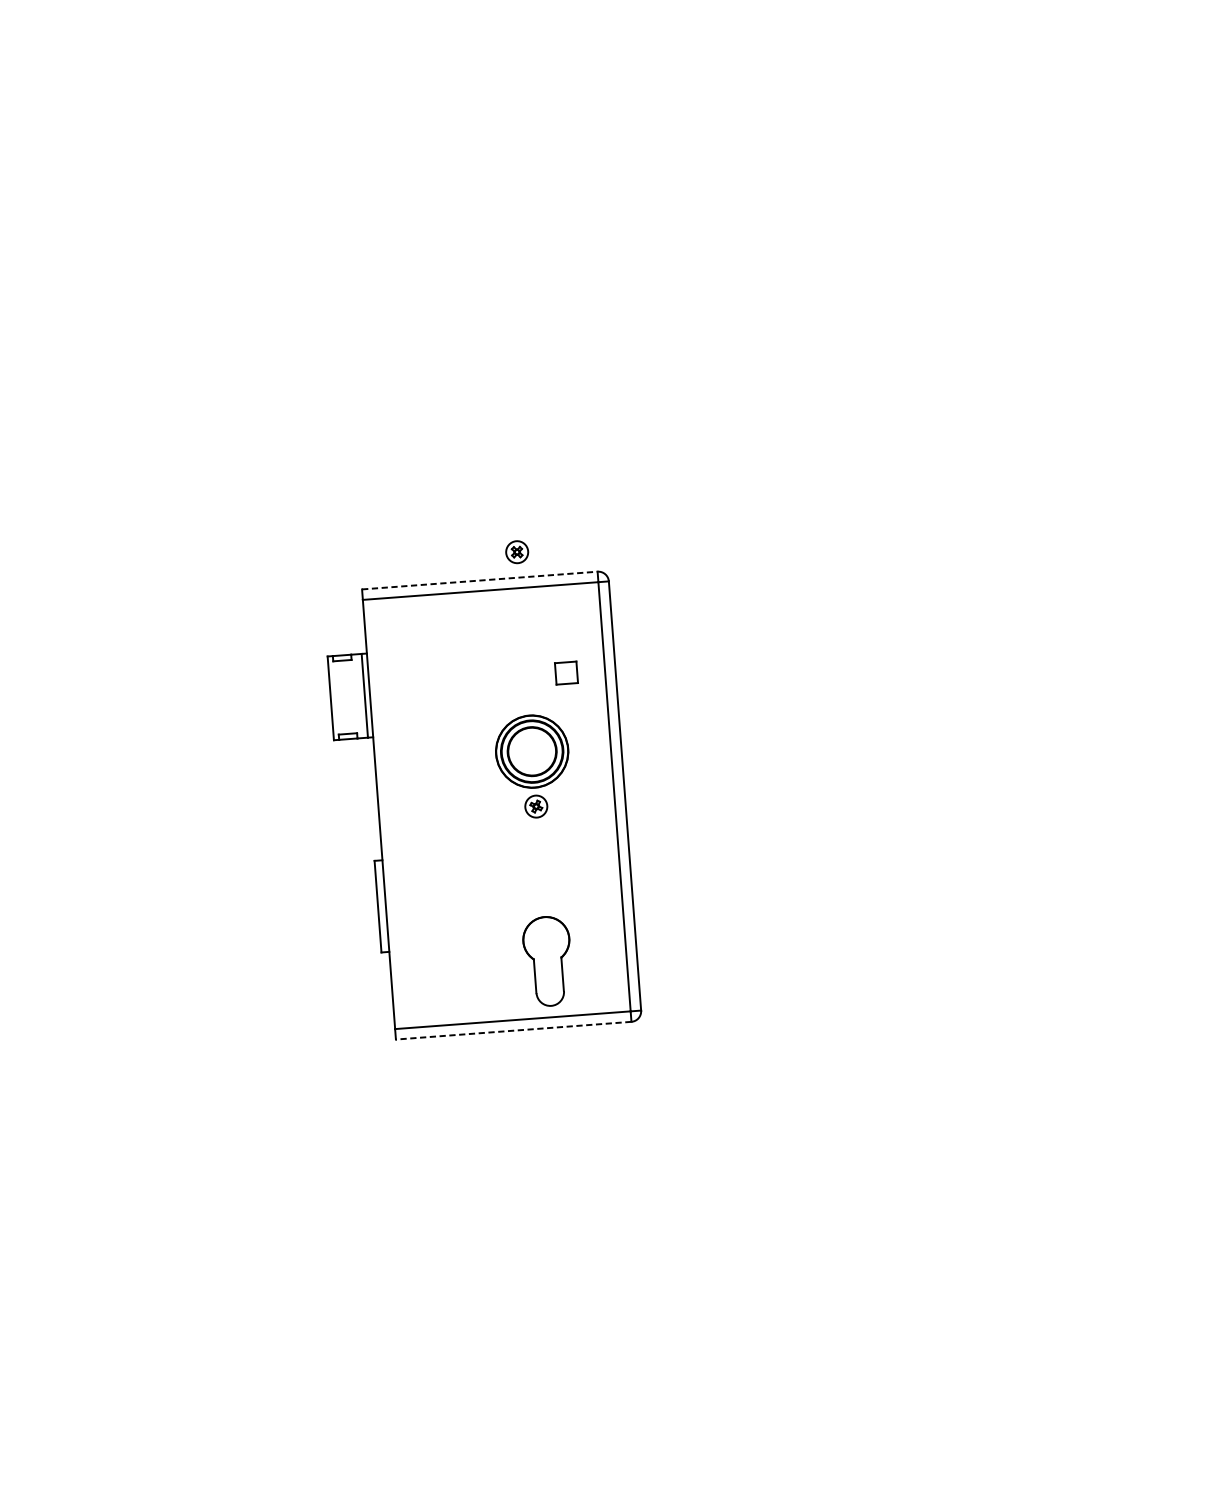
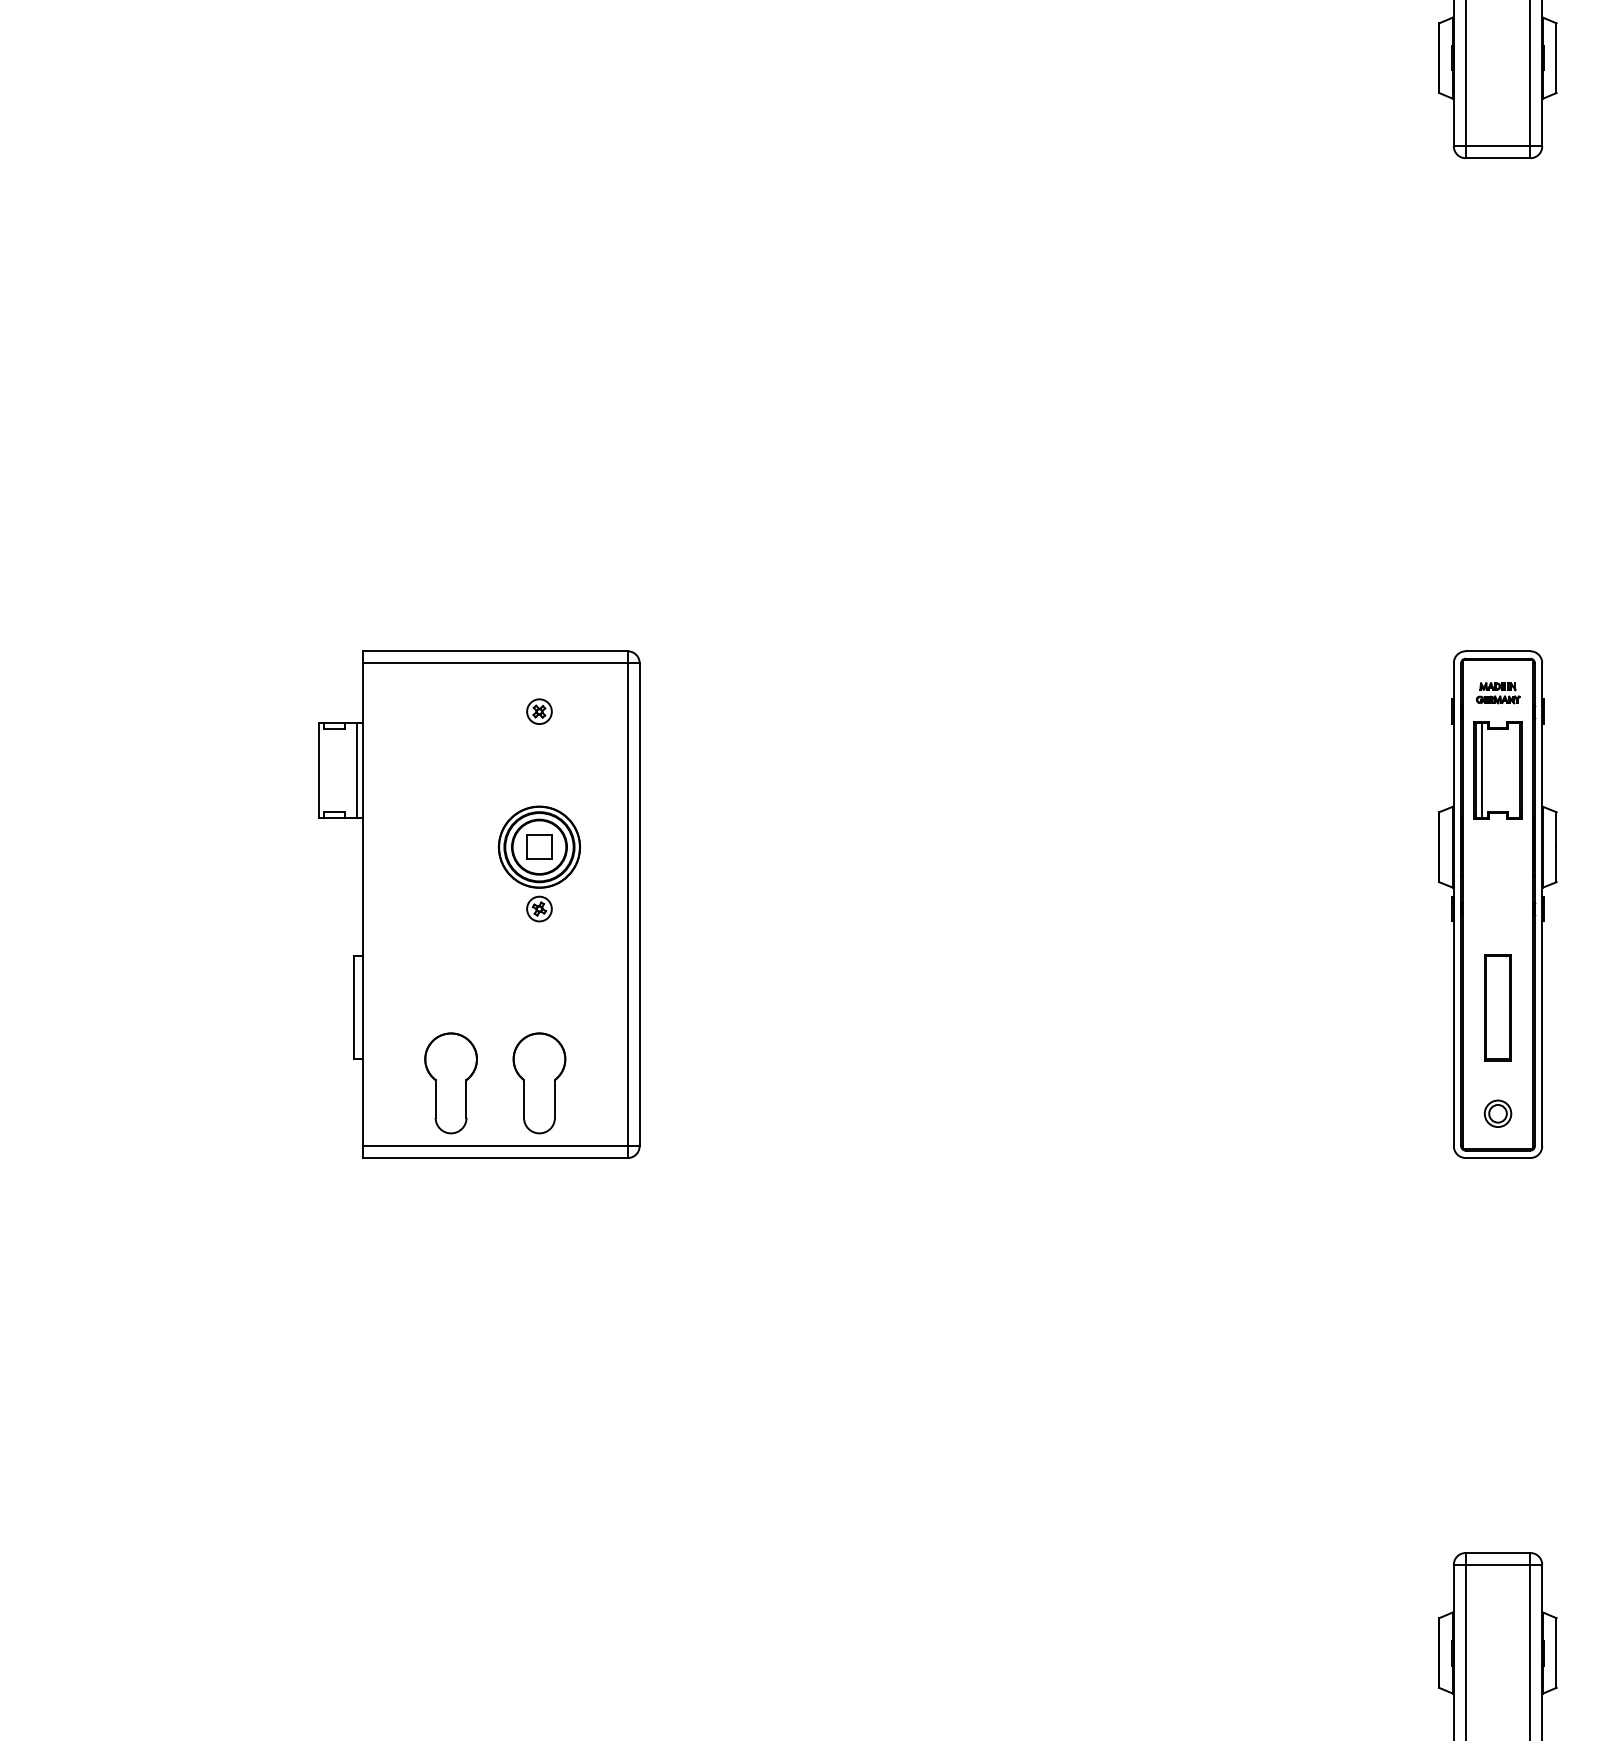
part: (517, 552) -> (539, 711), moved
line: (480, 580) -> (495, 651), dashed -> solid
part: (566, 672) -> (539, 846), moved
part: (468, 967) -> (450, 1083), added
line: (513, 1031) -> (495, 1158), dashed -> solid

